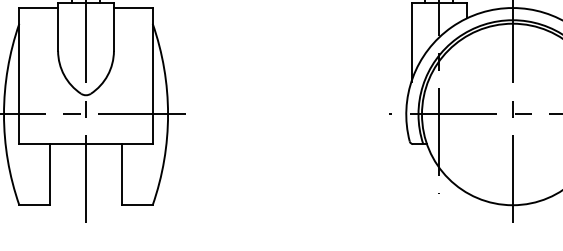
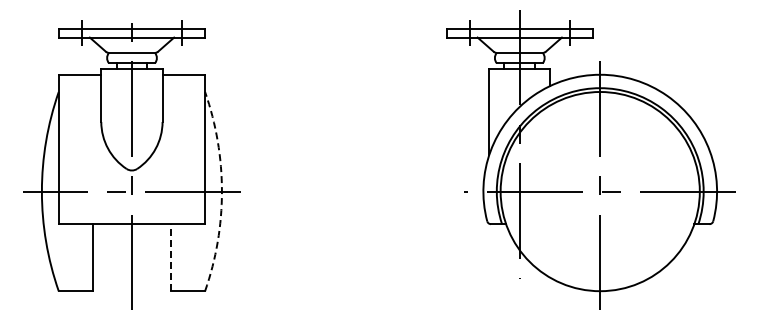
arc: (167, 114) -> (221, 191), solid -> dashed
line: (122, 174) -> (171, 257), solid -> dashed

